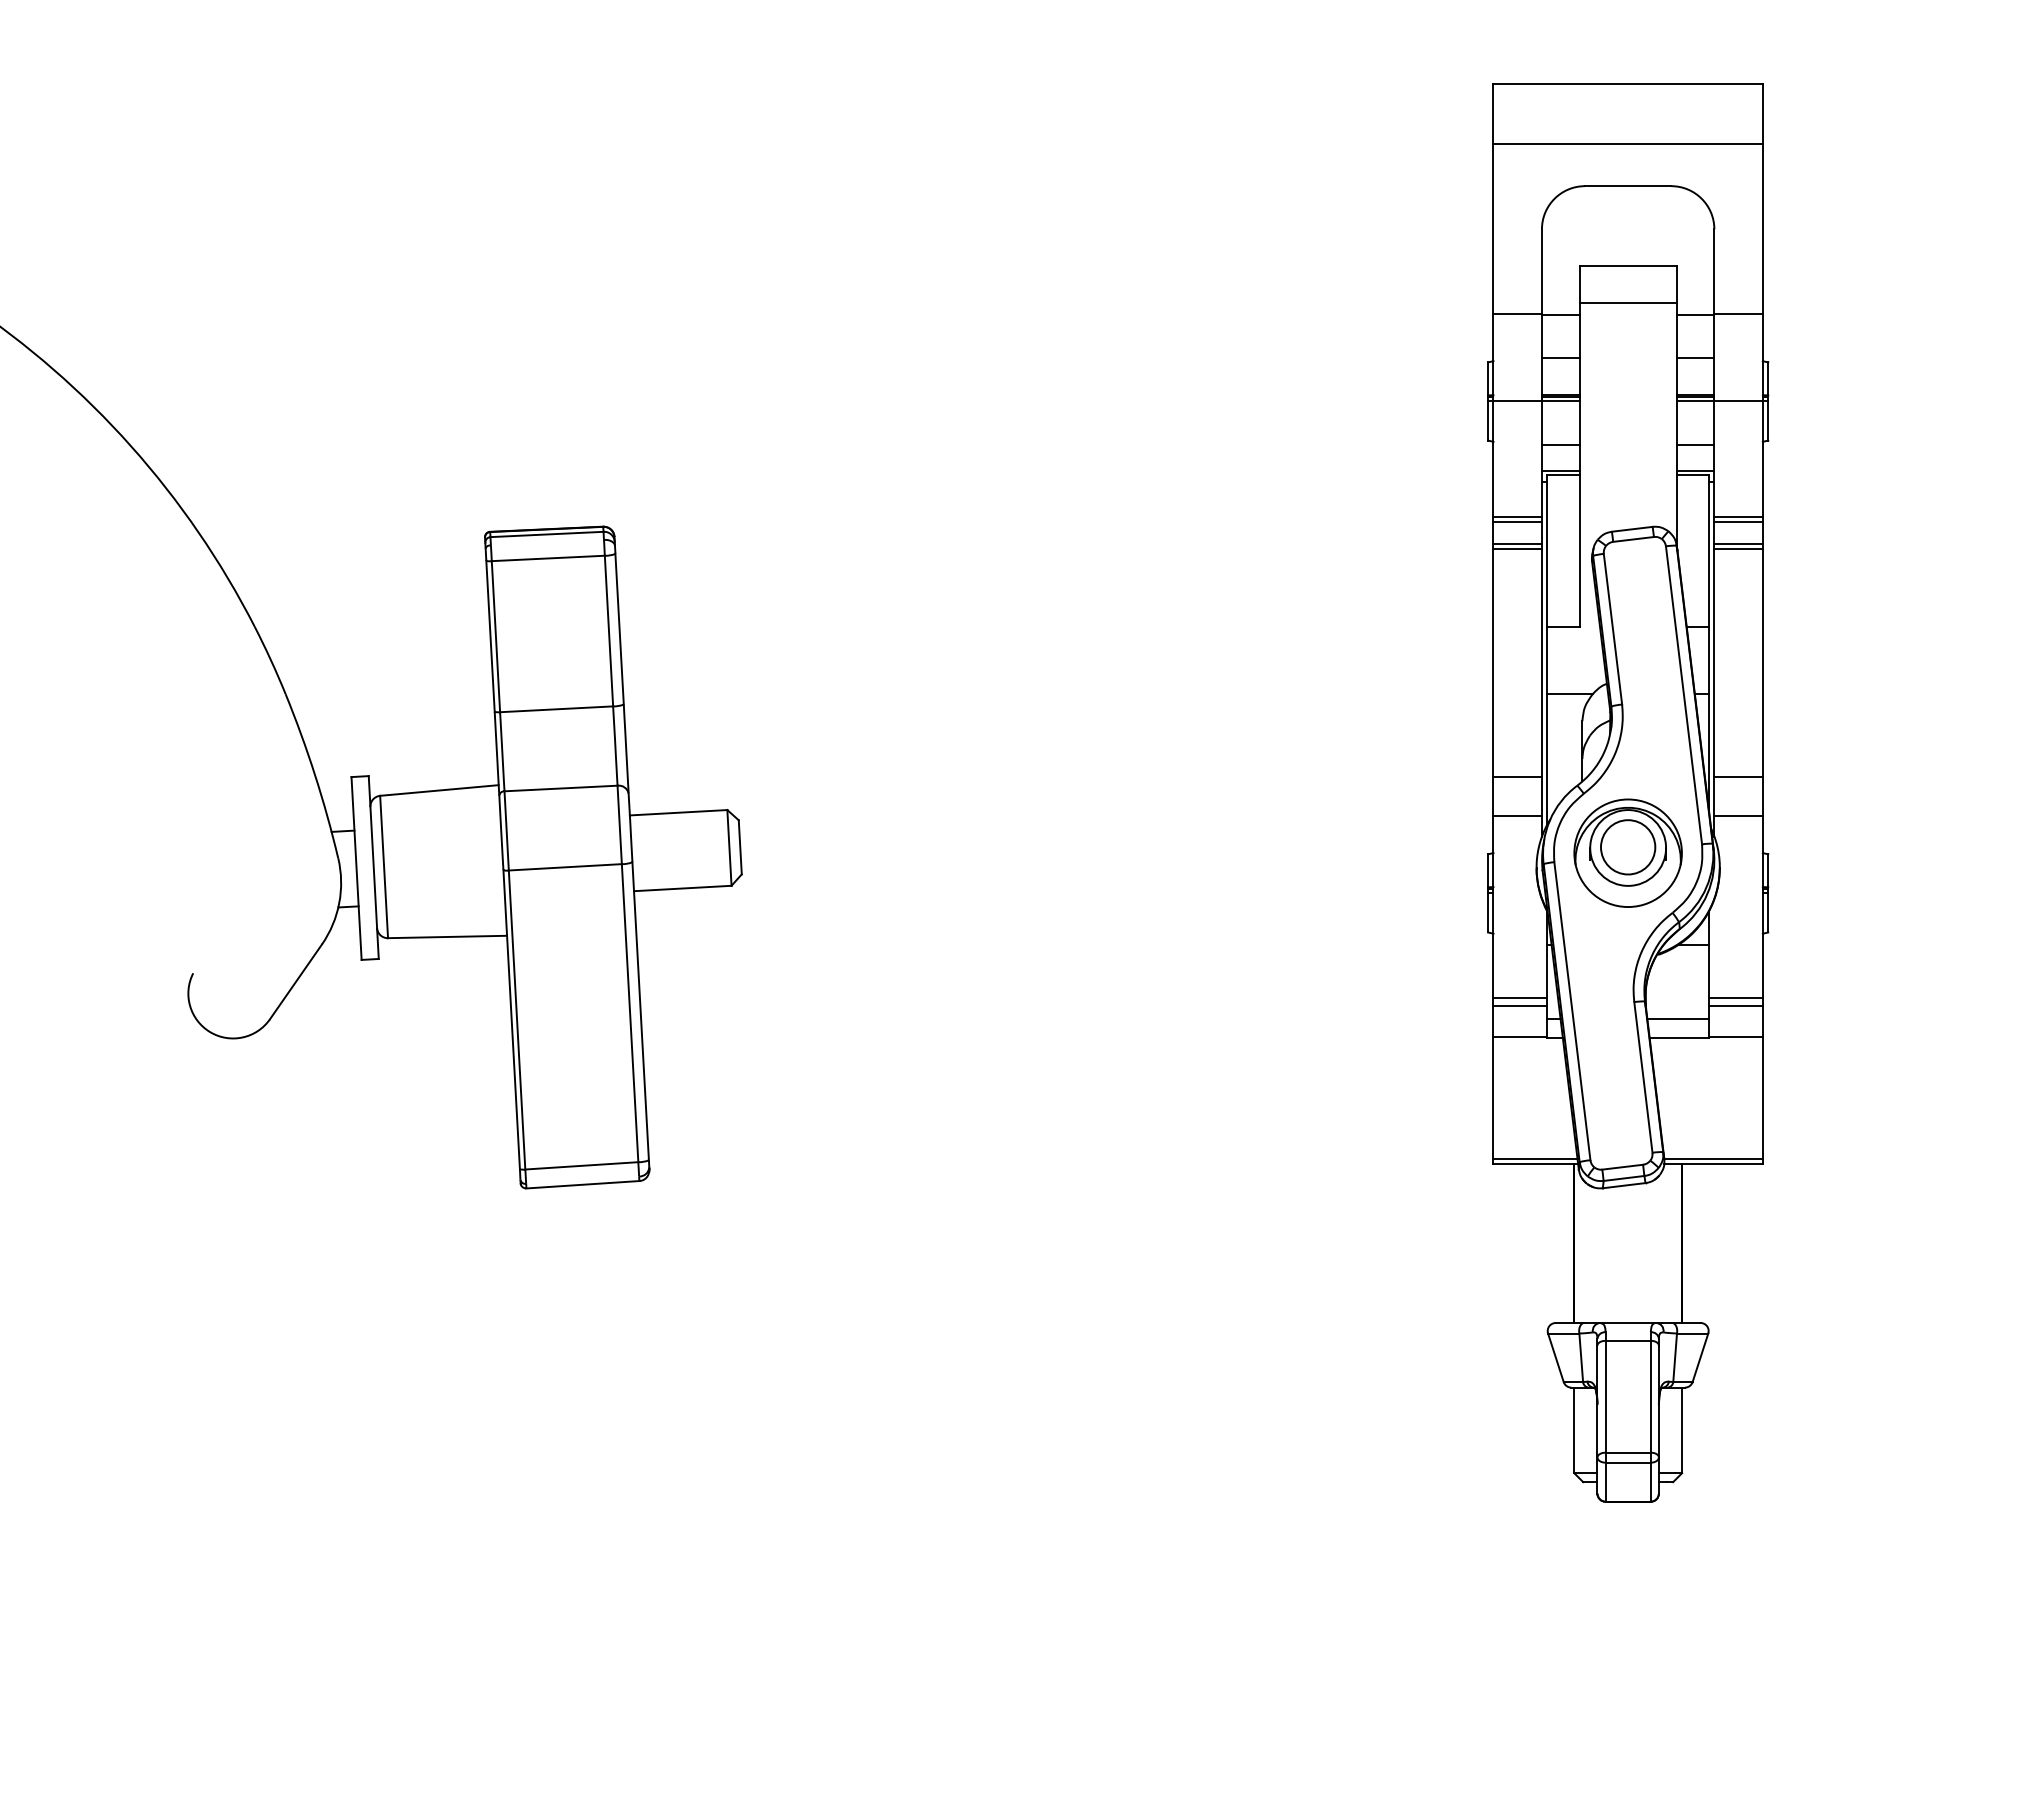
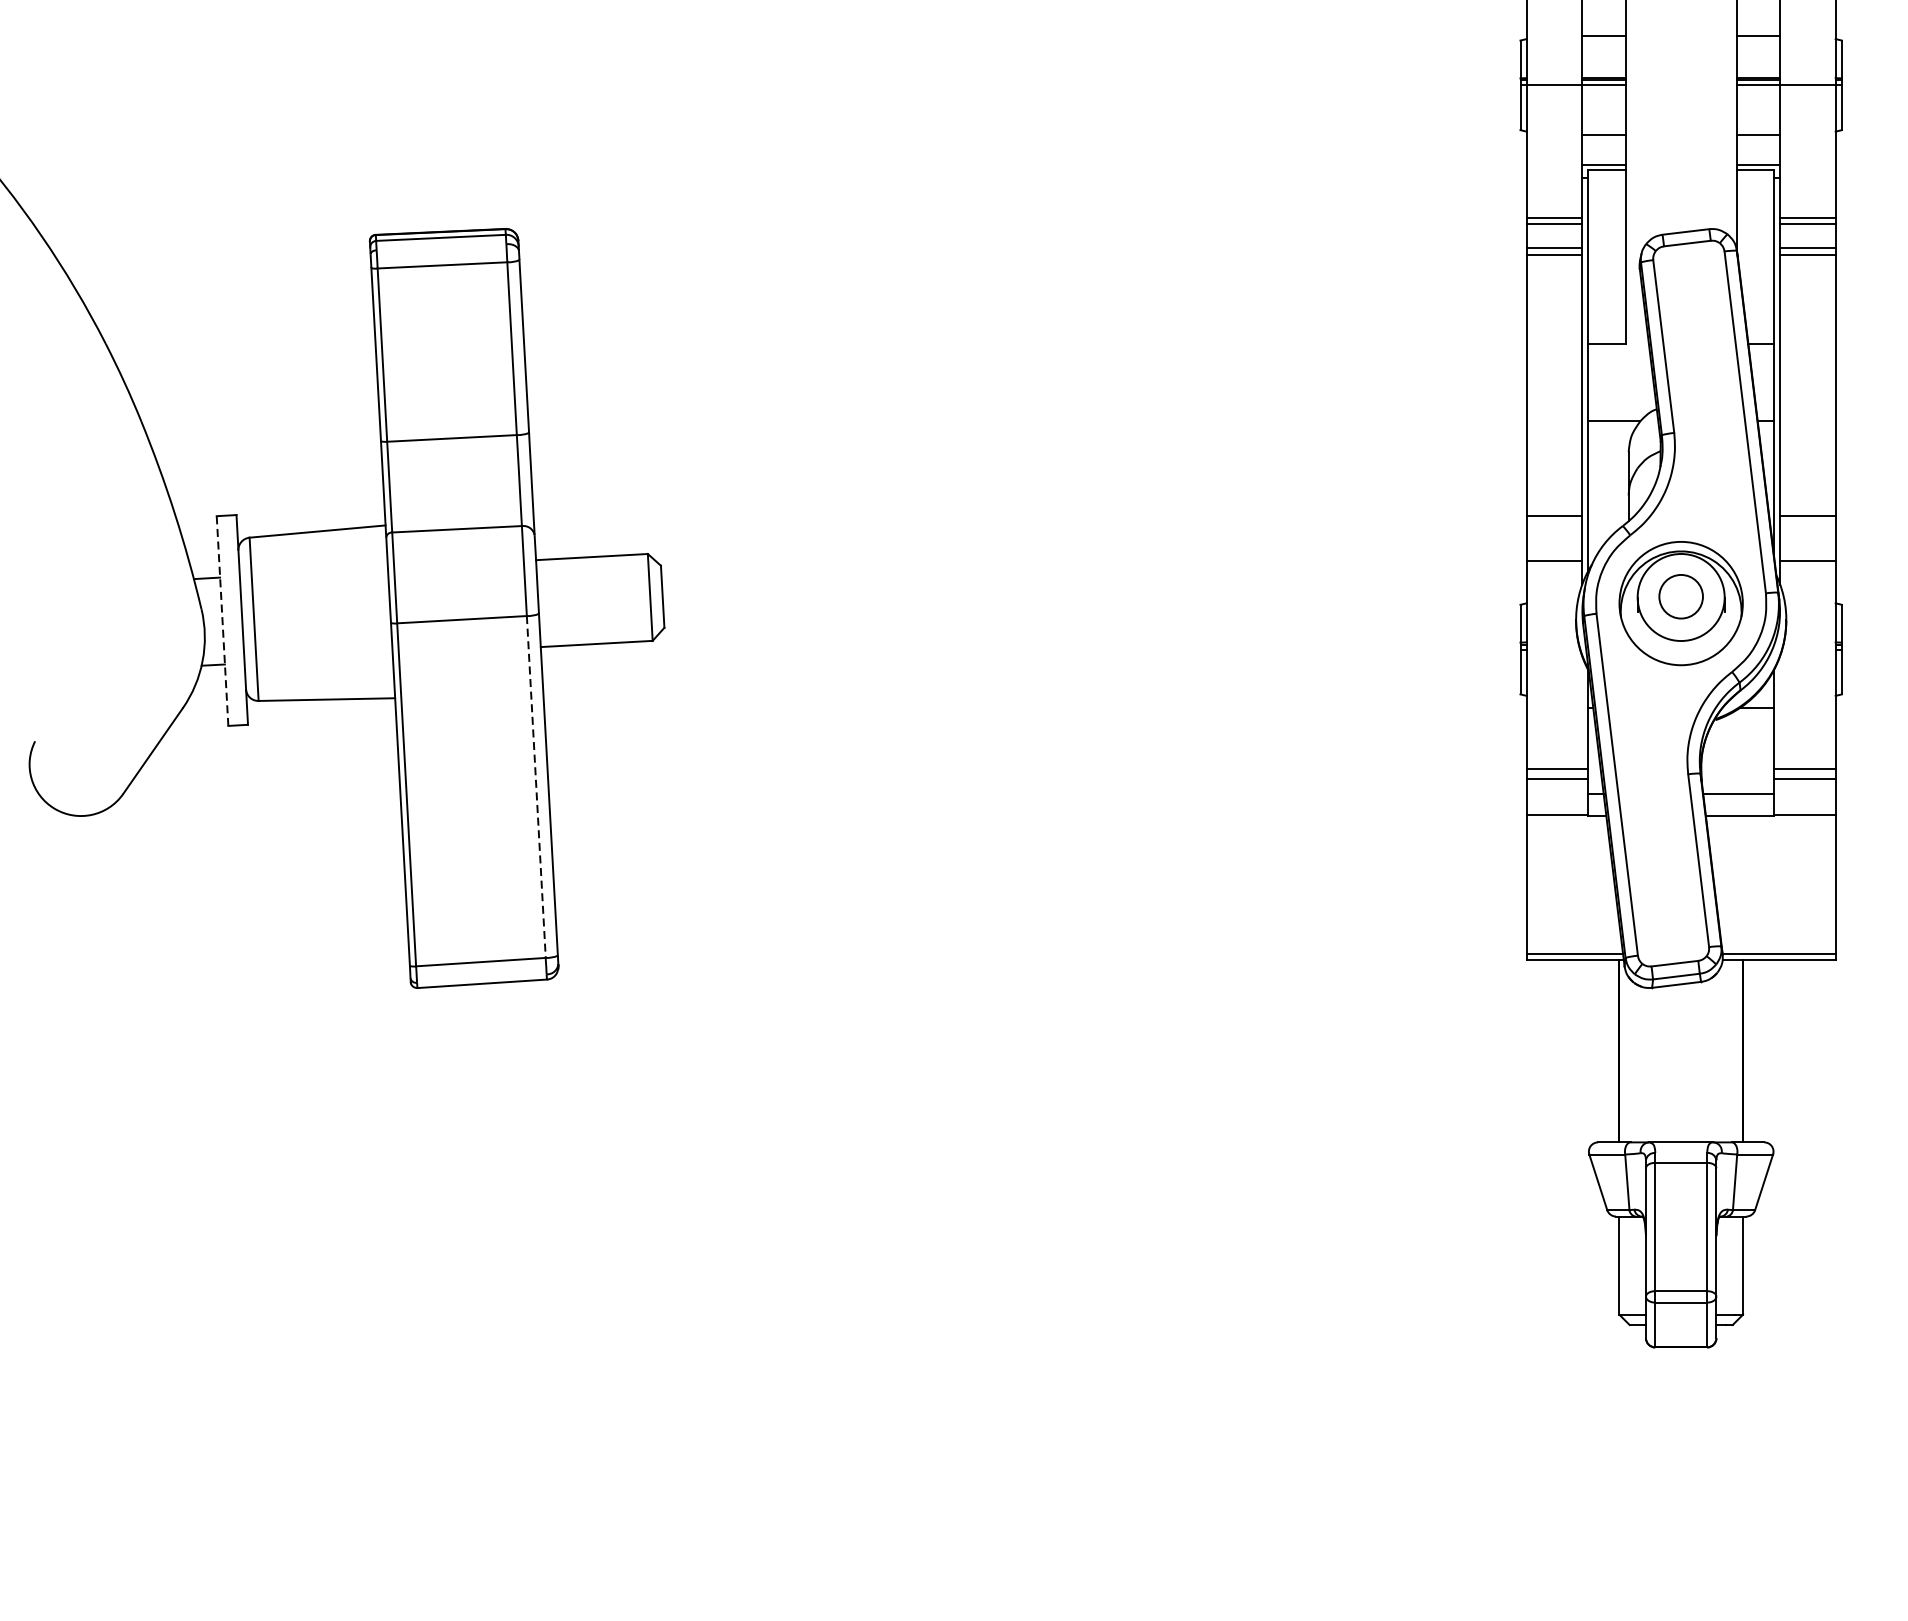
circle: (1628, 847) -> (1681, 596), size x0.7
line: (356, 868) -> (222, 621), solid -> dashed
line: (630, 1013) -> (536, 787), solid -> dashed

